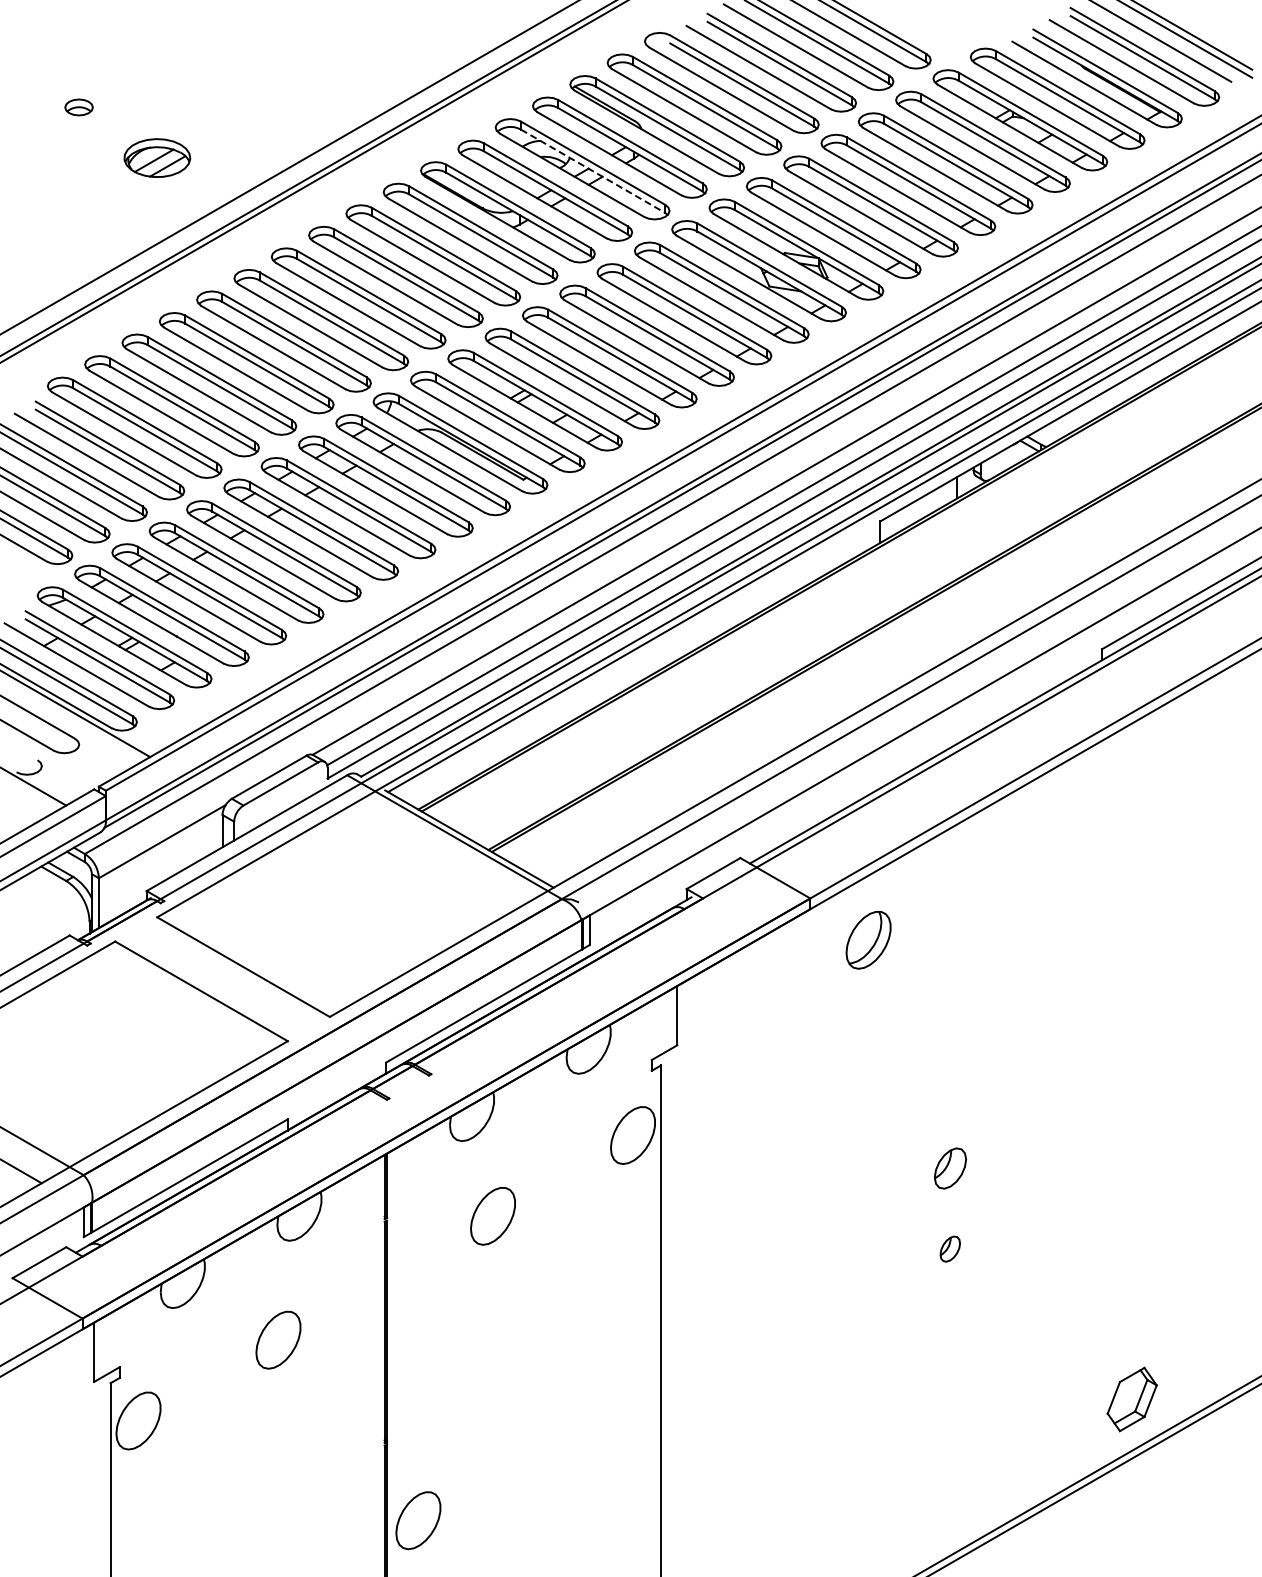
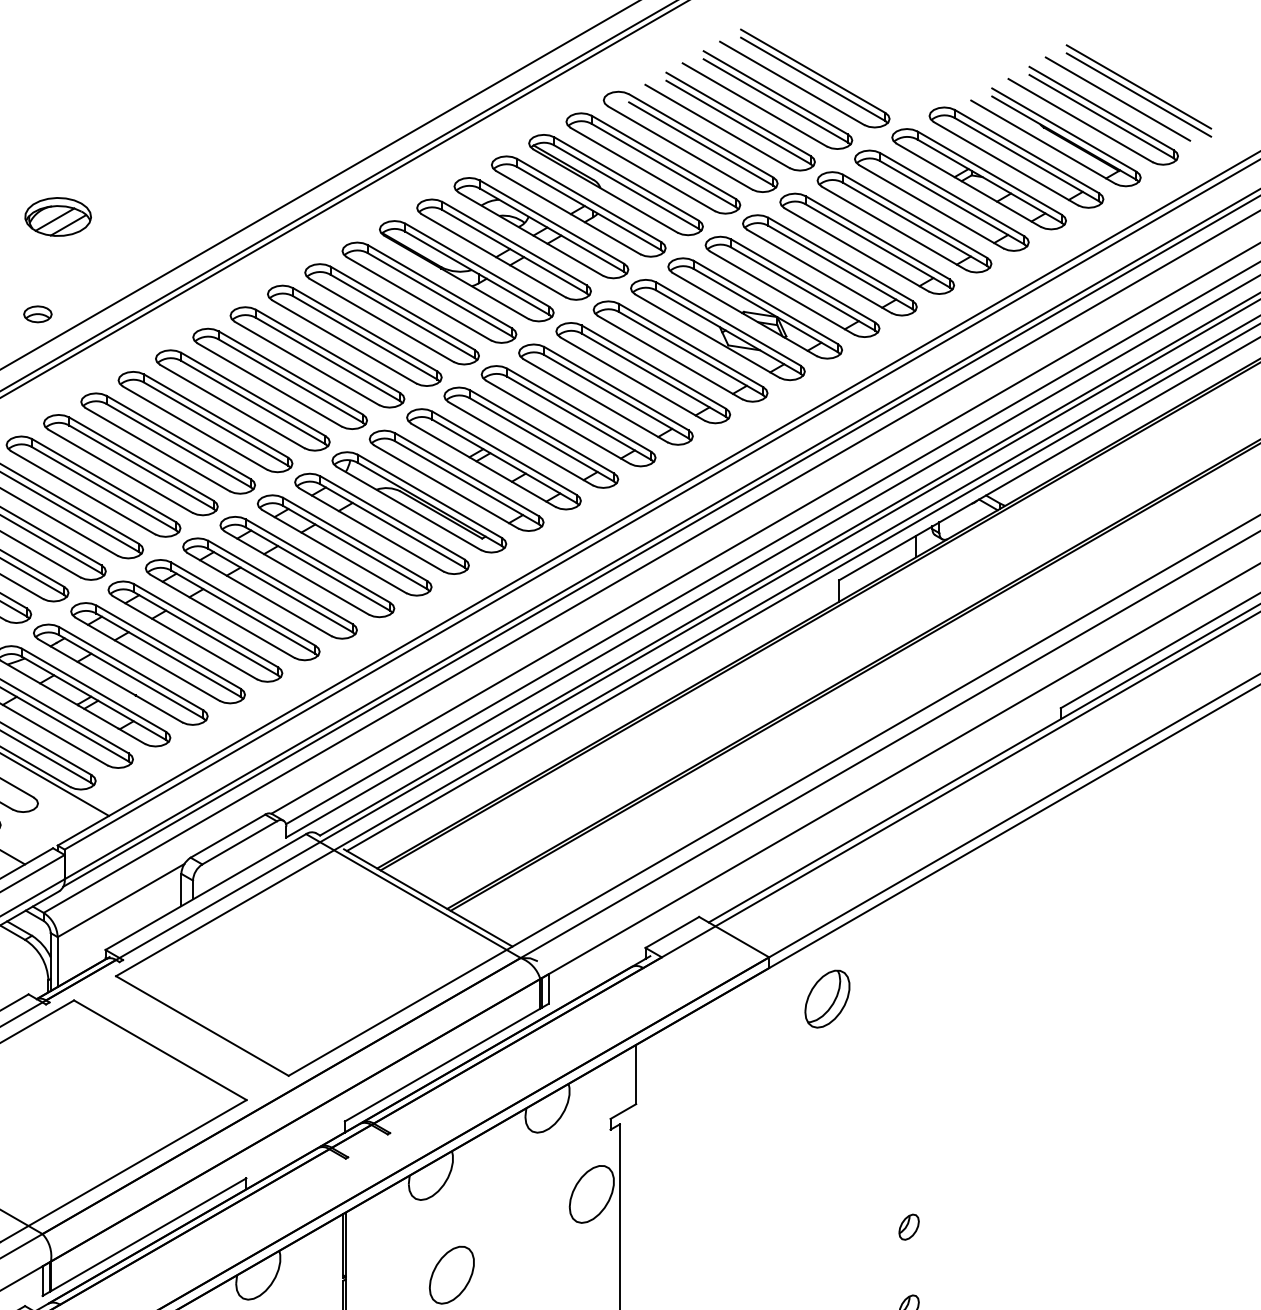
part: (78, 107) -> (37, 314), moved
part: (157, 157) -> (58, 216), moved
line: (593, 171) -> (552, 230), dashed -> solid
part: (949, 1167) -> (908, 1226), size x0.62

